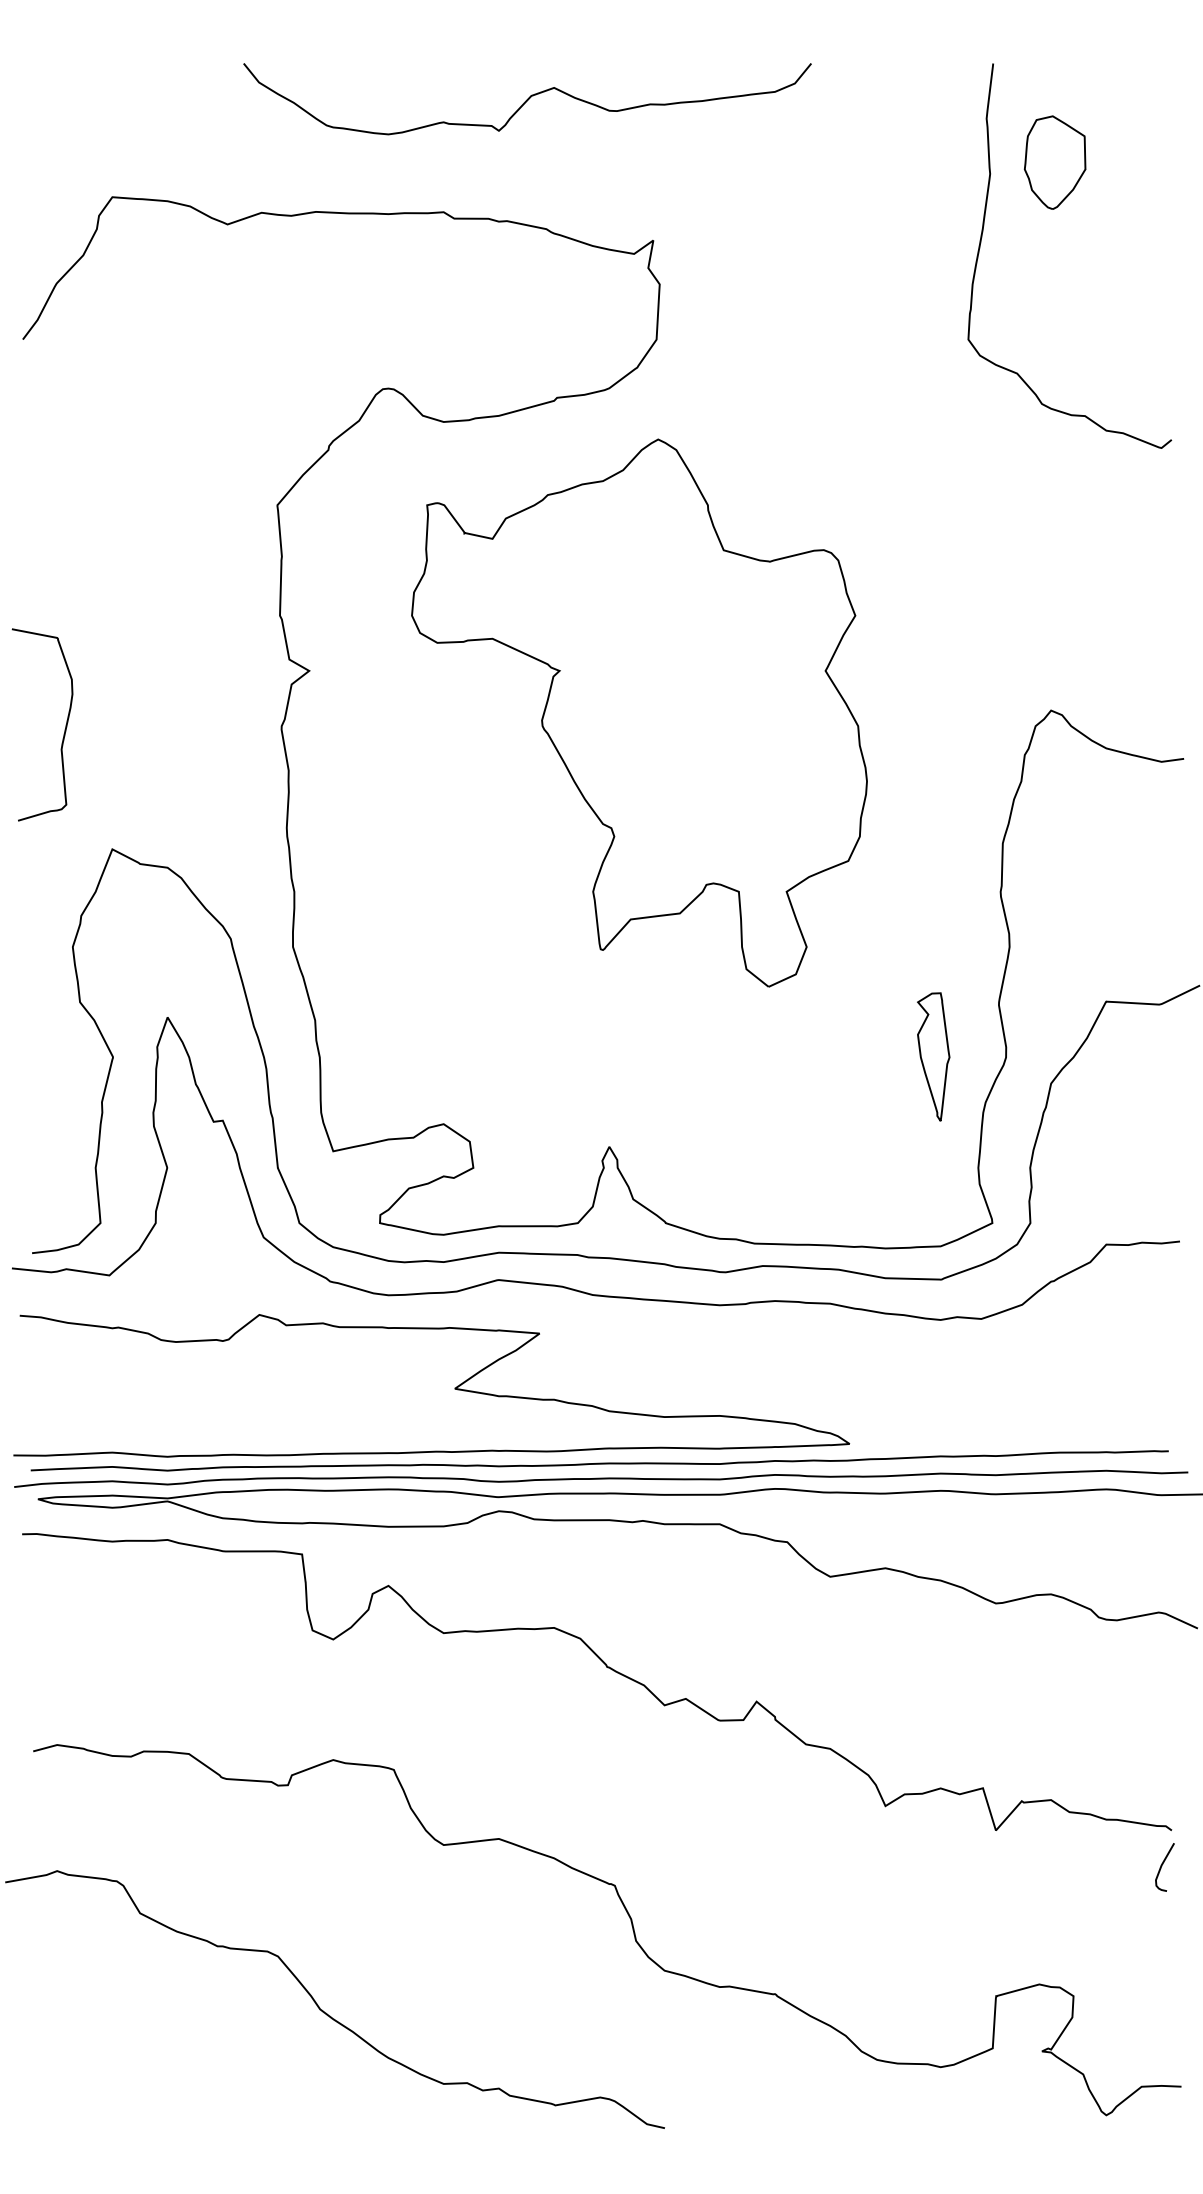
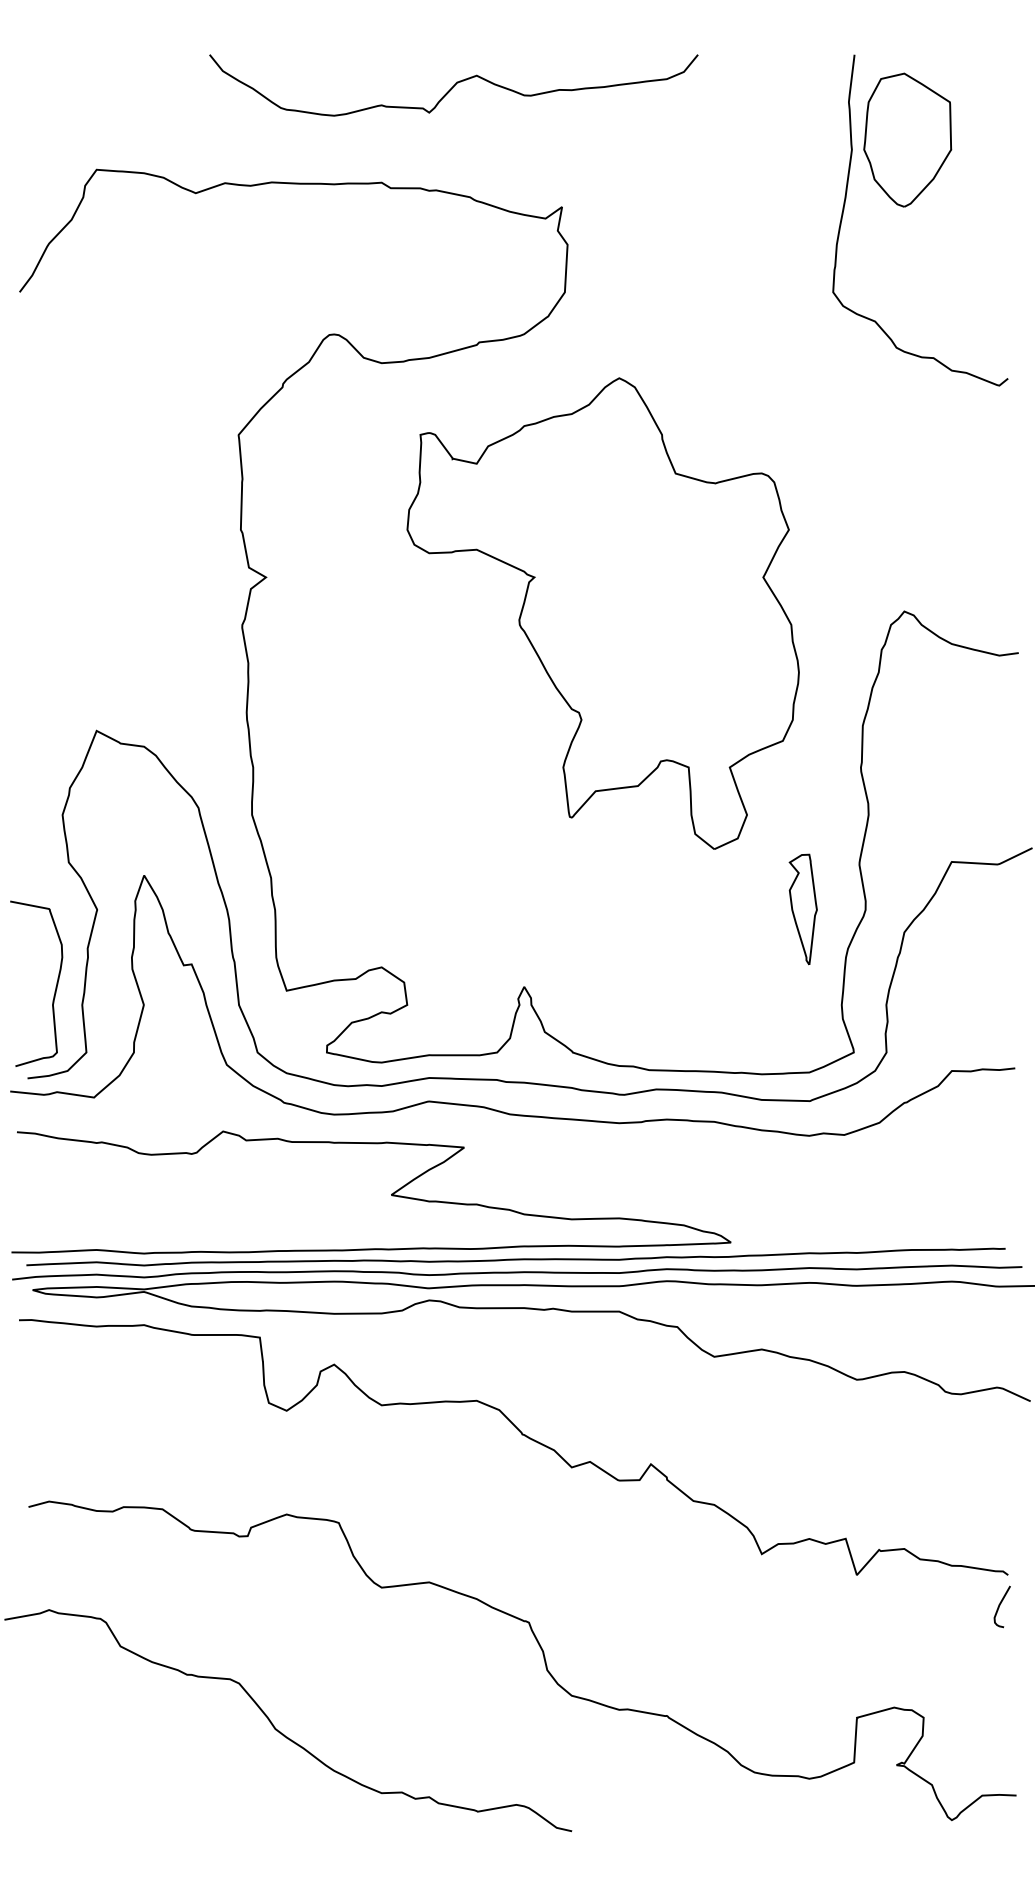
part: (1054, 162) -> (907, 139), size x1.67
part: (638, 712) -> (602, 613), moved
curve: (64, 728) -> (55, 986), moved

